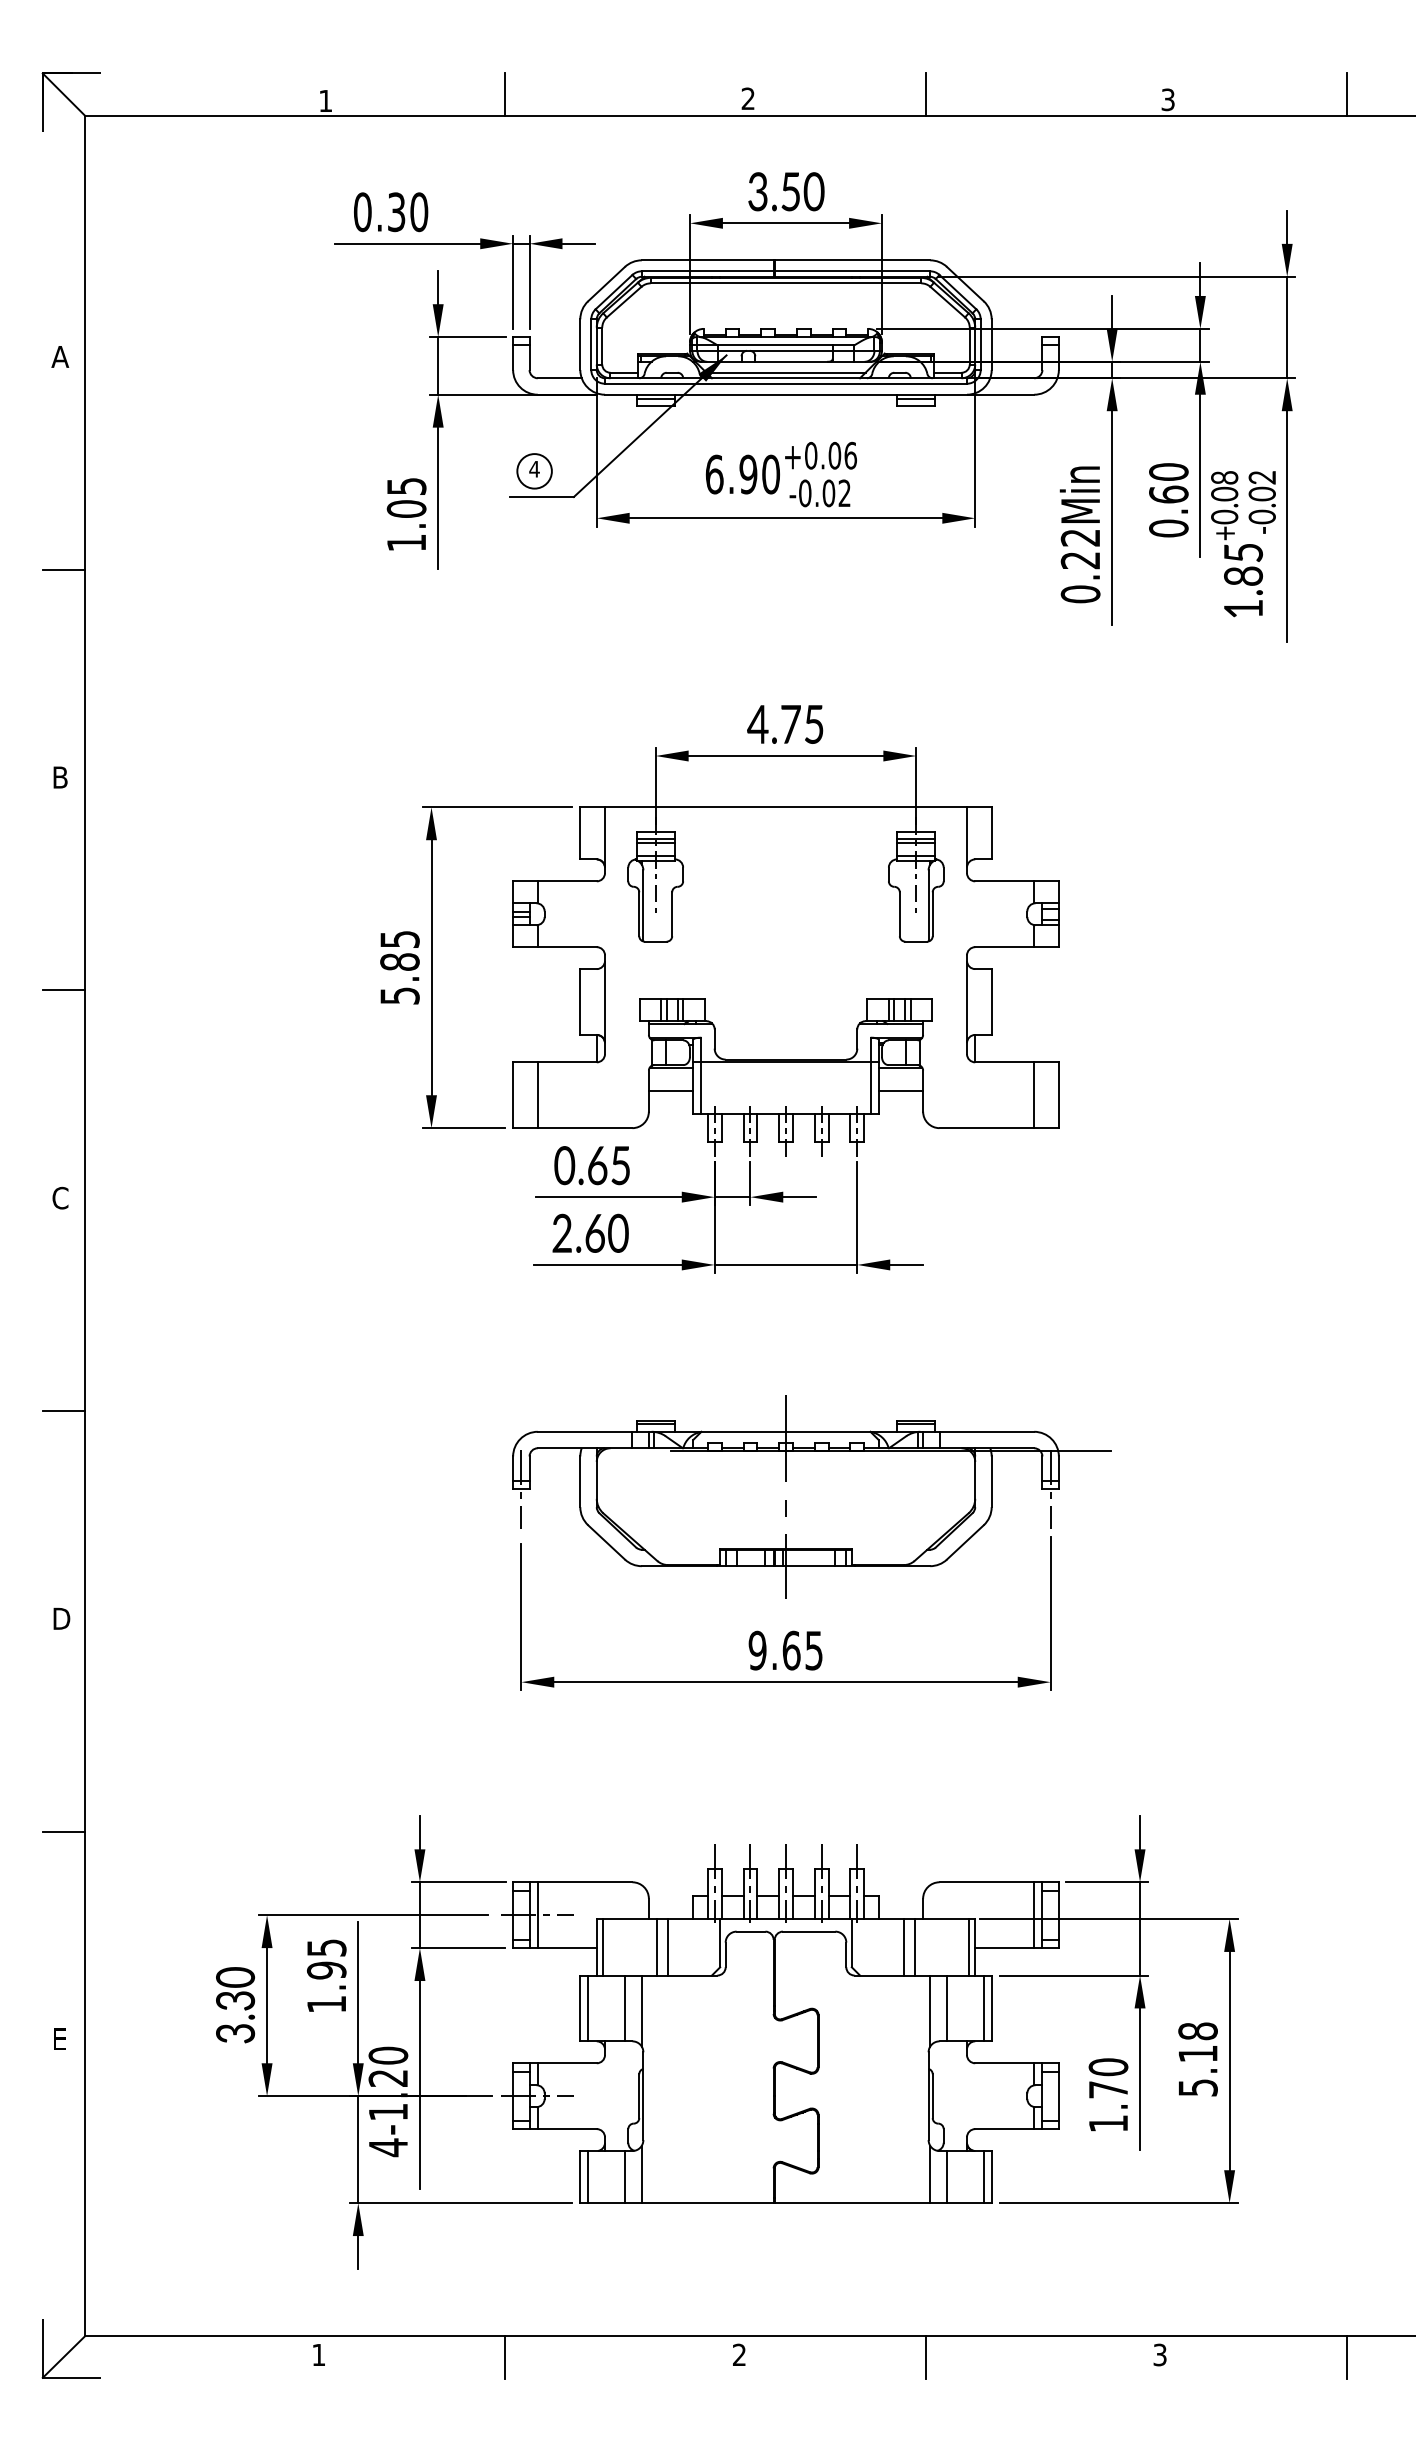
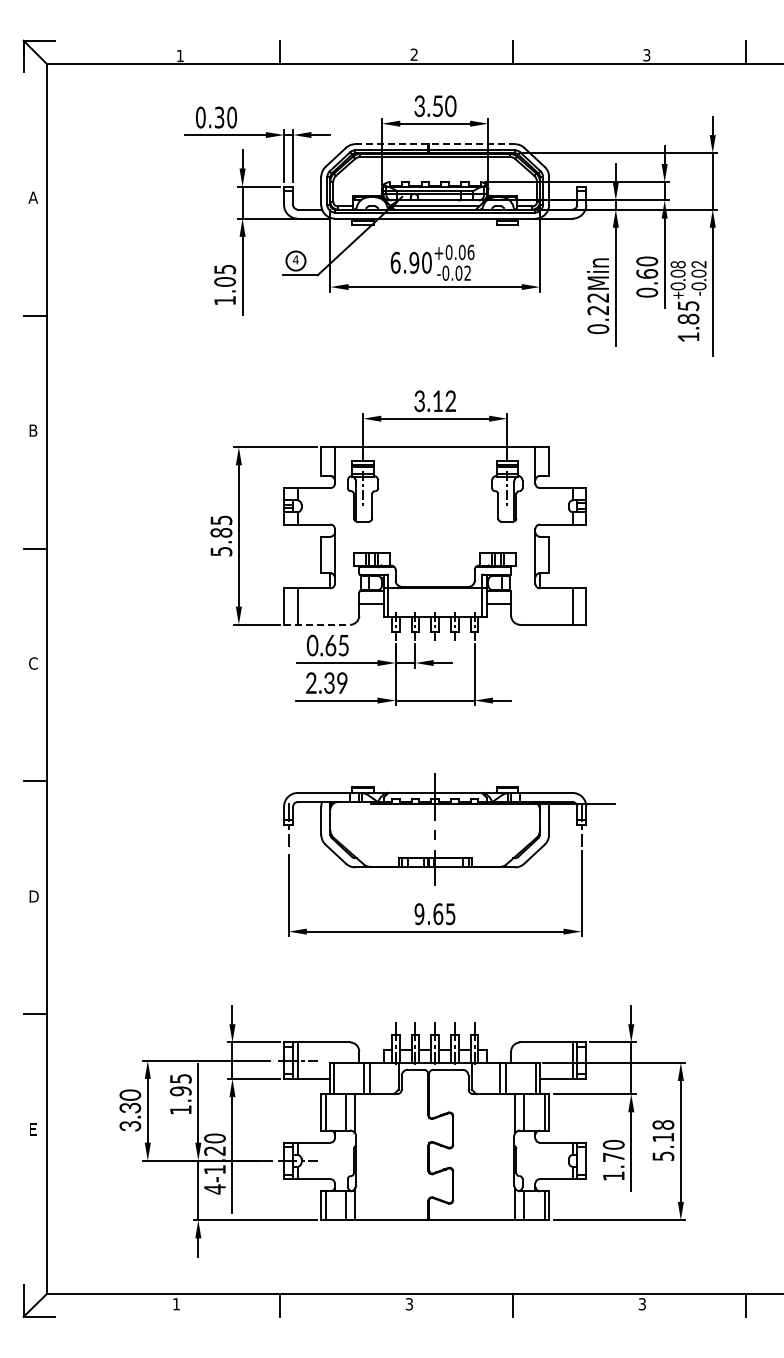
line: (786, 260) -> (435, 144), solid -> dashed
text: (784, 723) -> (434, 400), 4.75 -> 3.12
line: (573, 1127) -> (317, 624), solid -> dashed
text: (607, 1232) -> (336, 682), 2.60 -> 2.39
text: (737, 2355) -> (408, 1304), 2 -> 3

